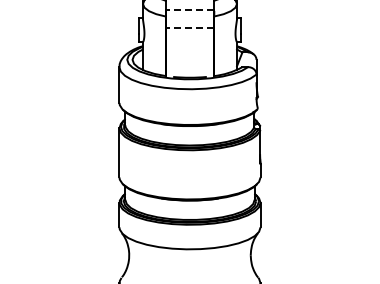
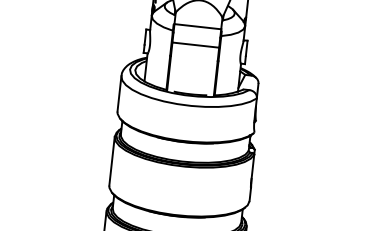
line: (189, 9) -> (197, 26), dashed -> solid
line: (189, 28) -> (195, 45), dashed -> solid

